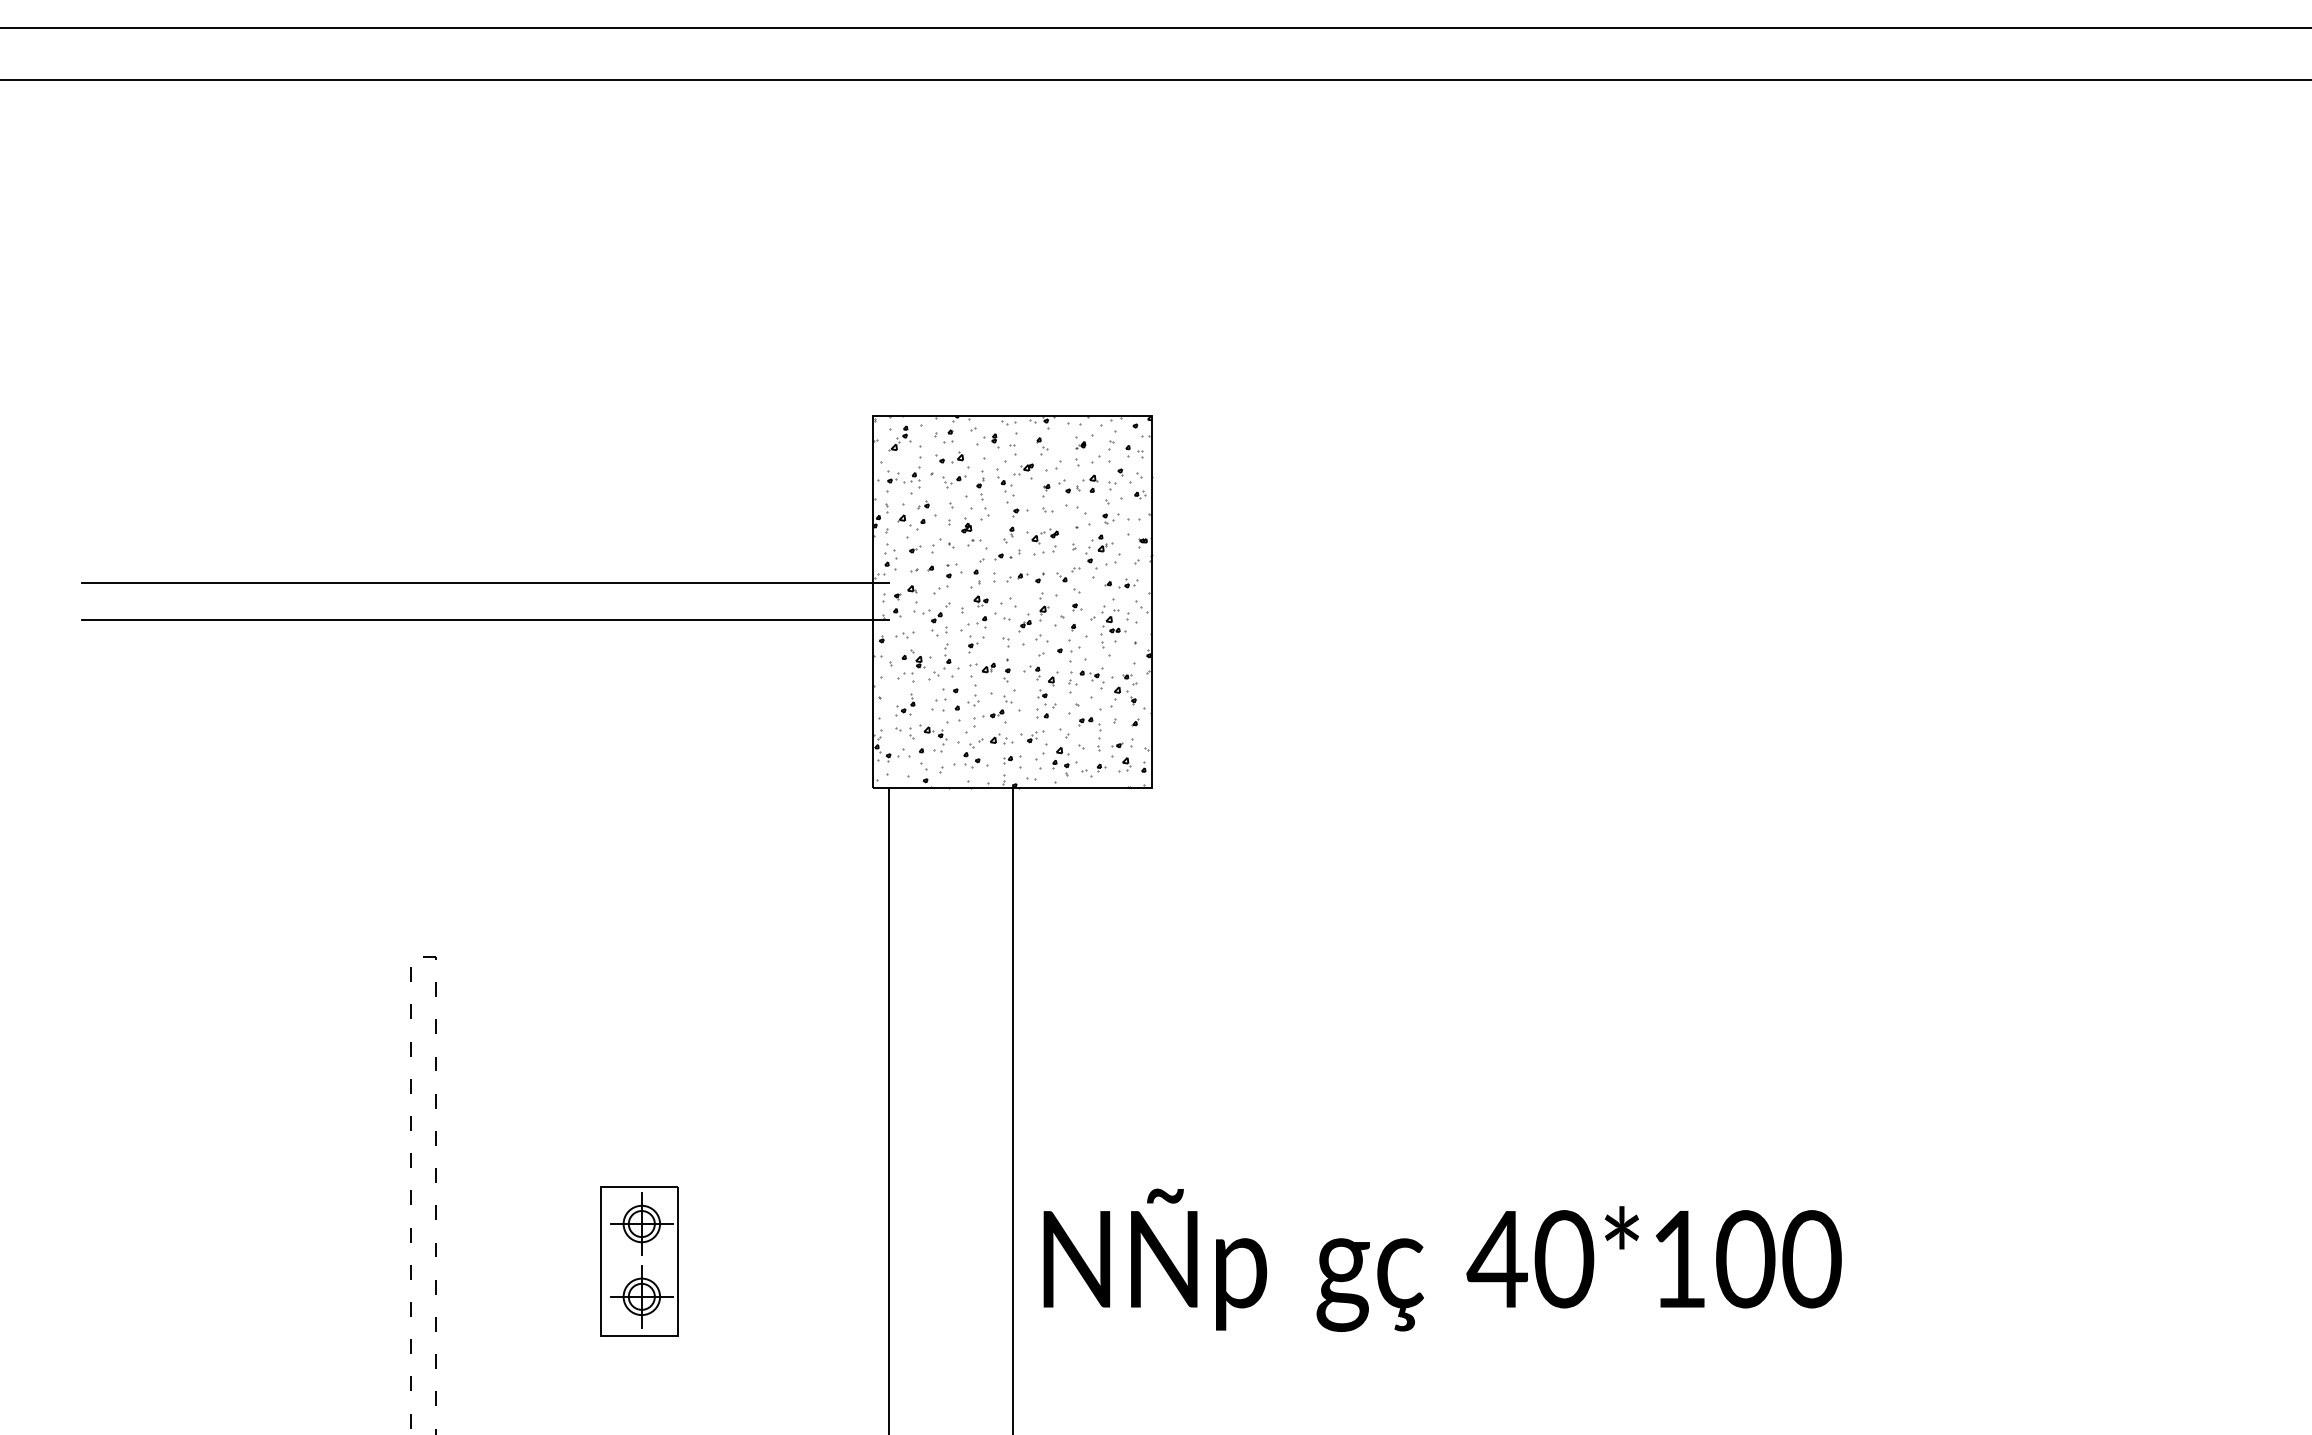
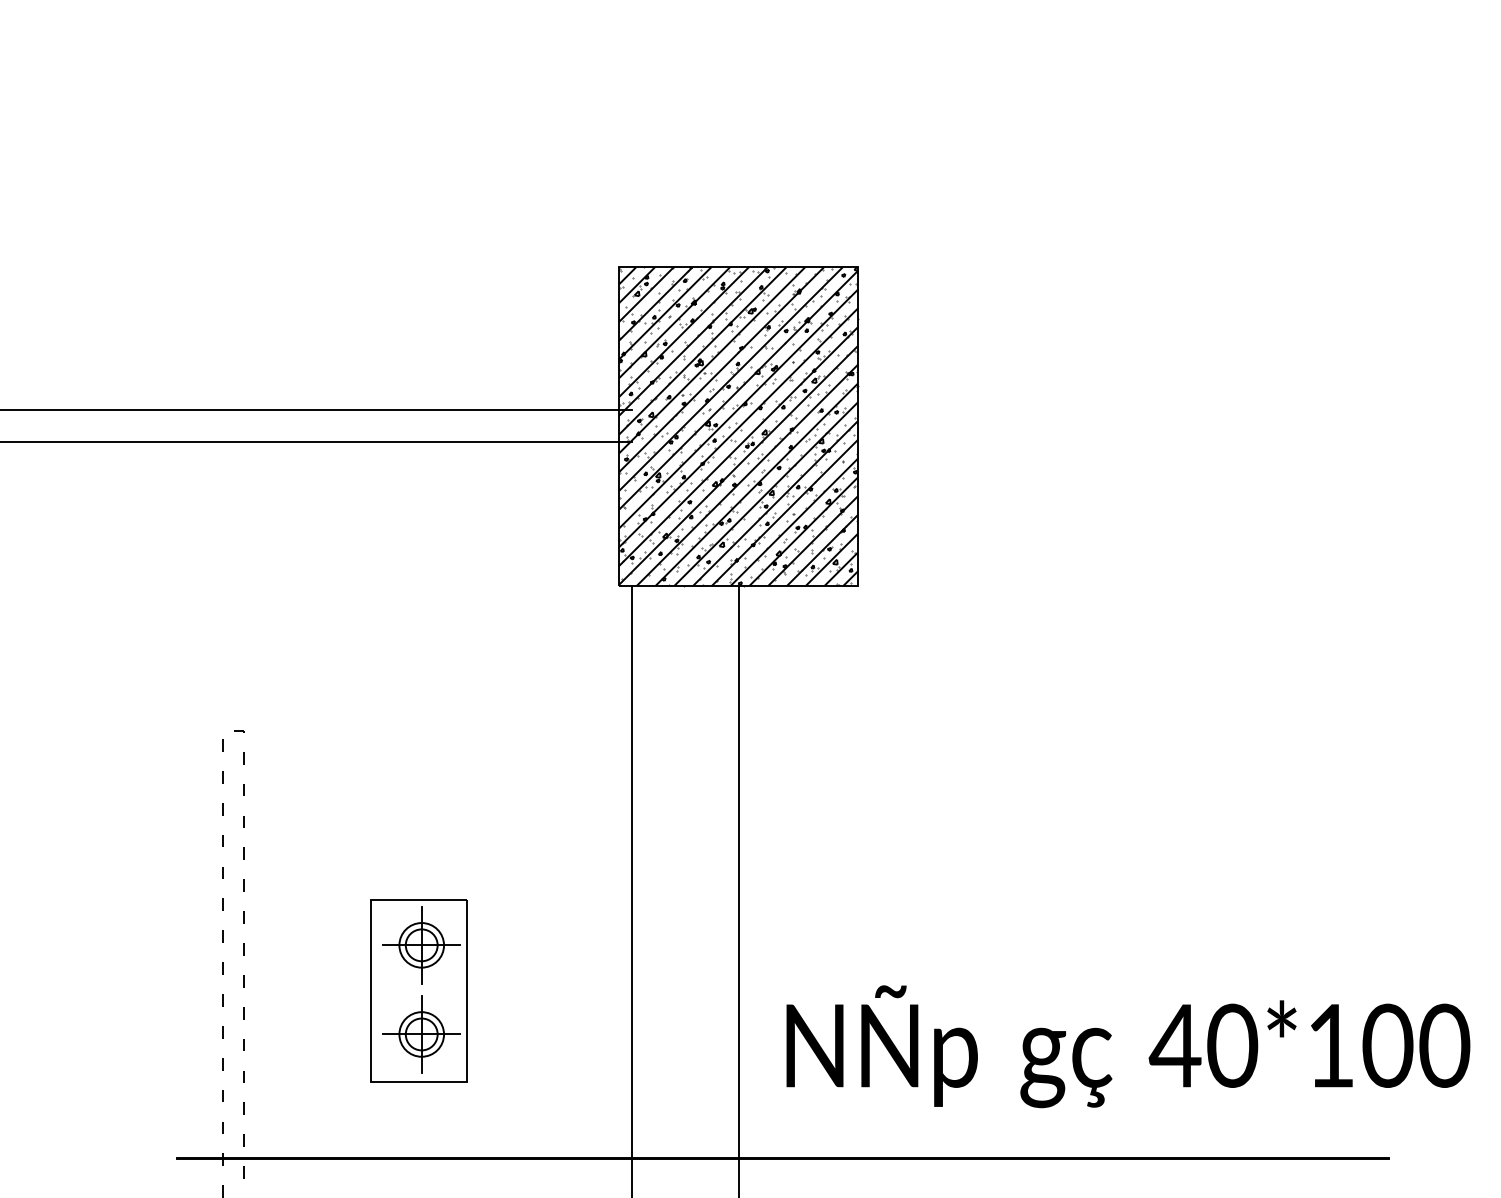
hatch: (1012, 602) -> (738, 426), added
text: (1442, 1259) -> (1128, 1046), moved
part: (639, 1261) -> (418, 991), size x1.43

